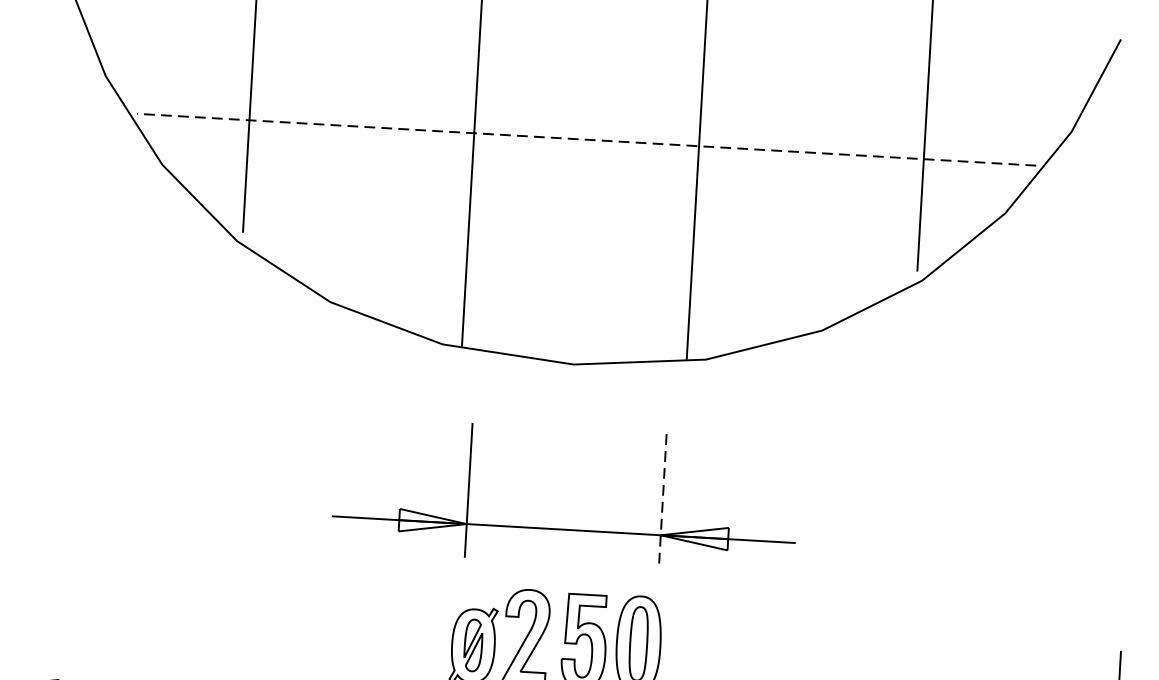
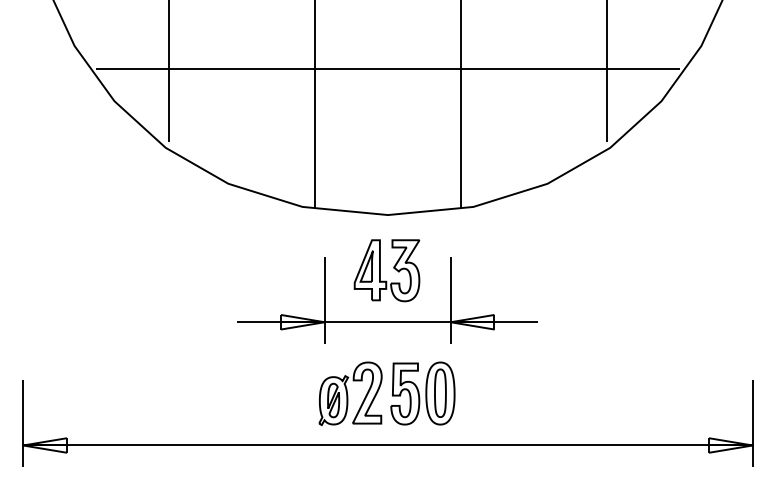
line: (587, 140) -> (388, 69), dashed -> solid
part: (566, 449) -> (386, 270), added
line: (662, 501) -> (450, 300), dashed -> solid

